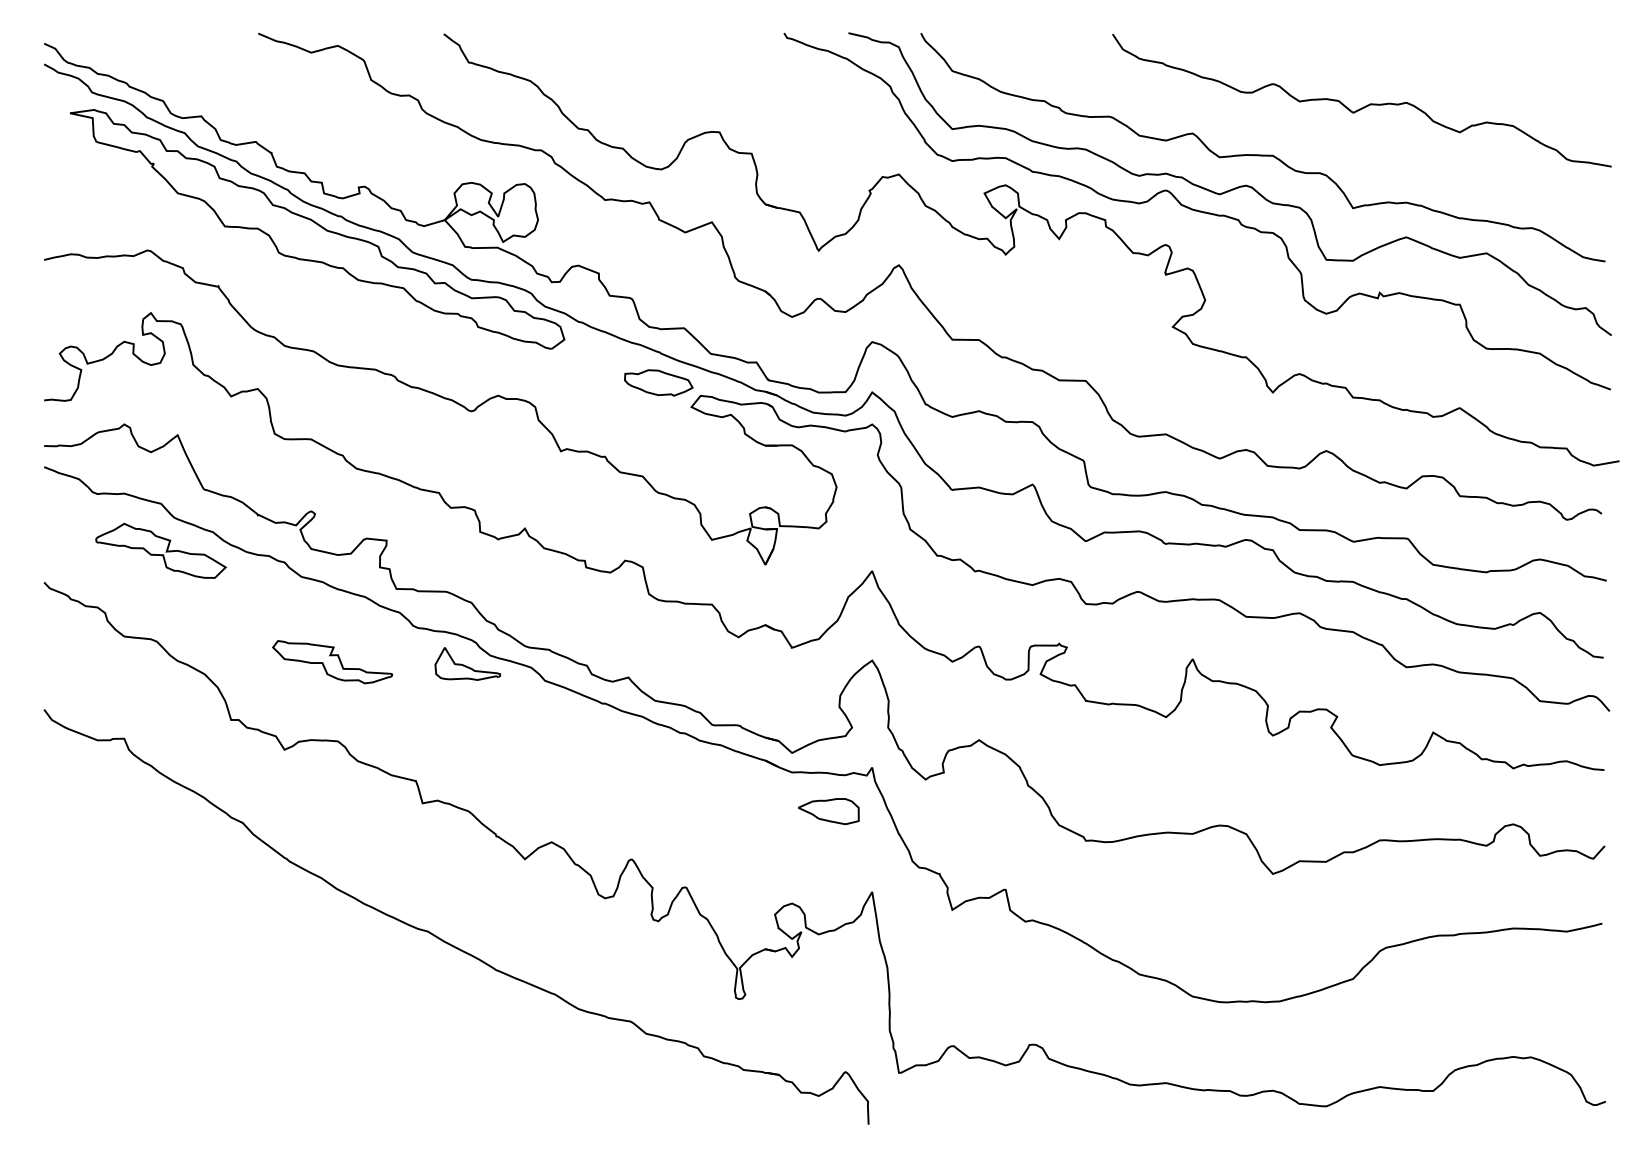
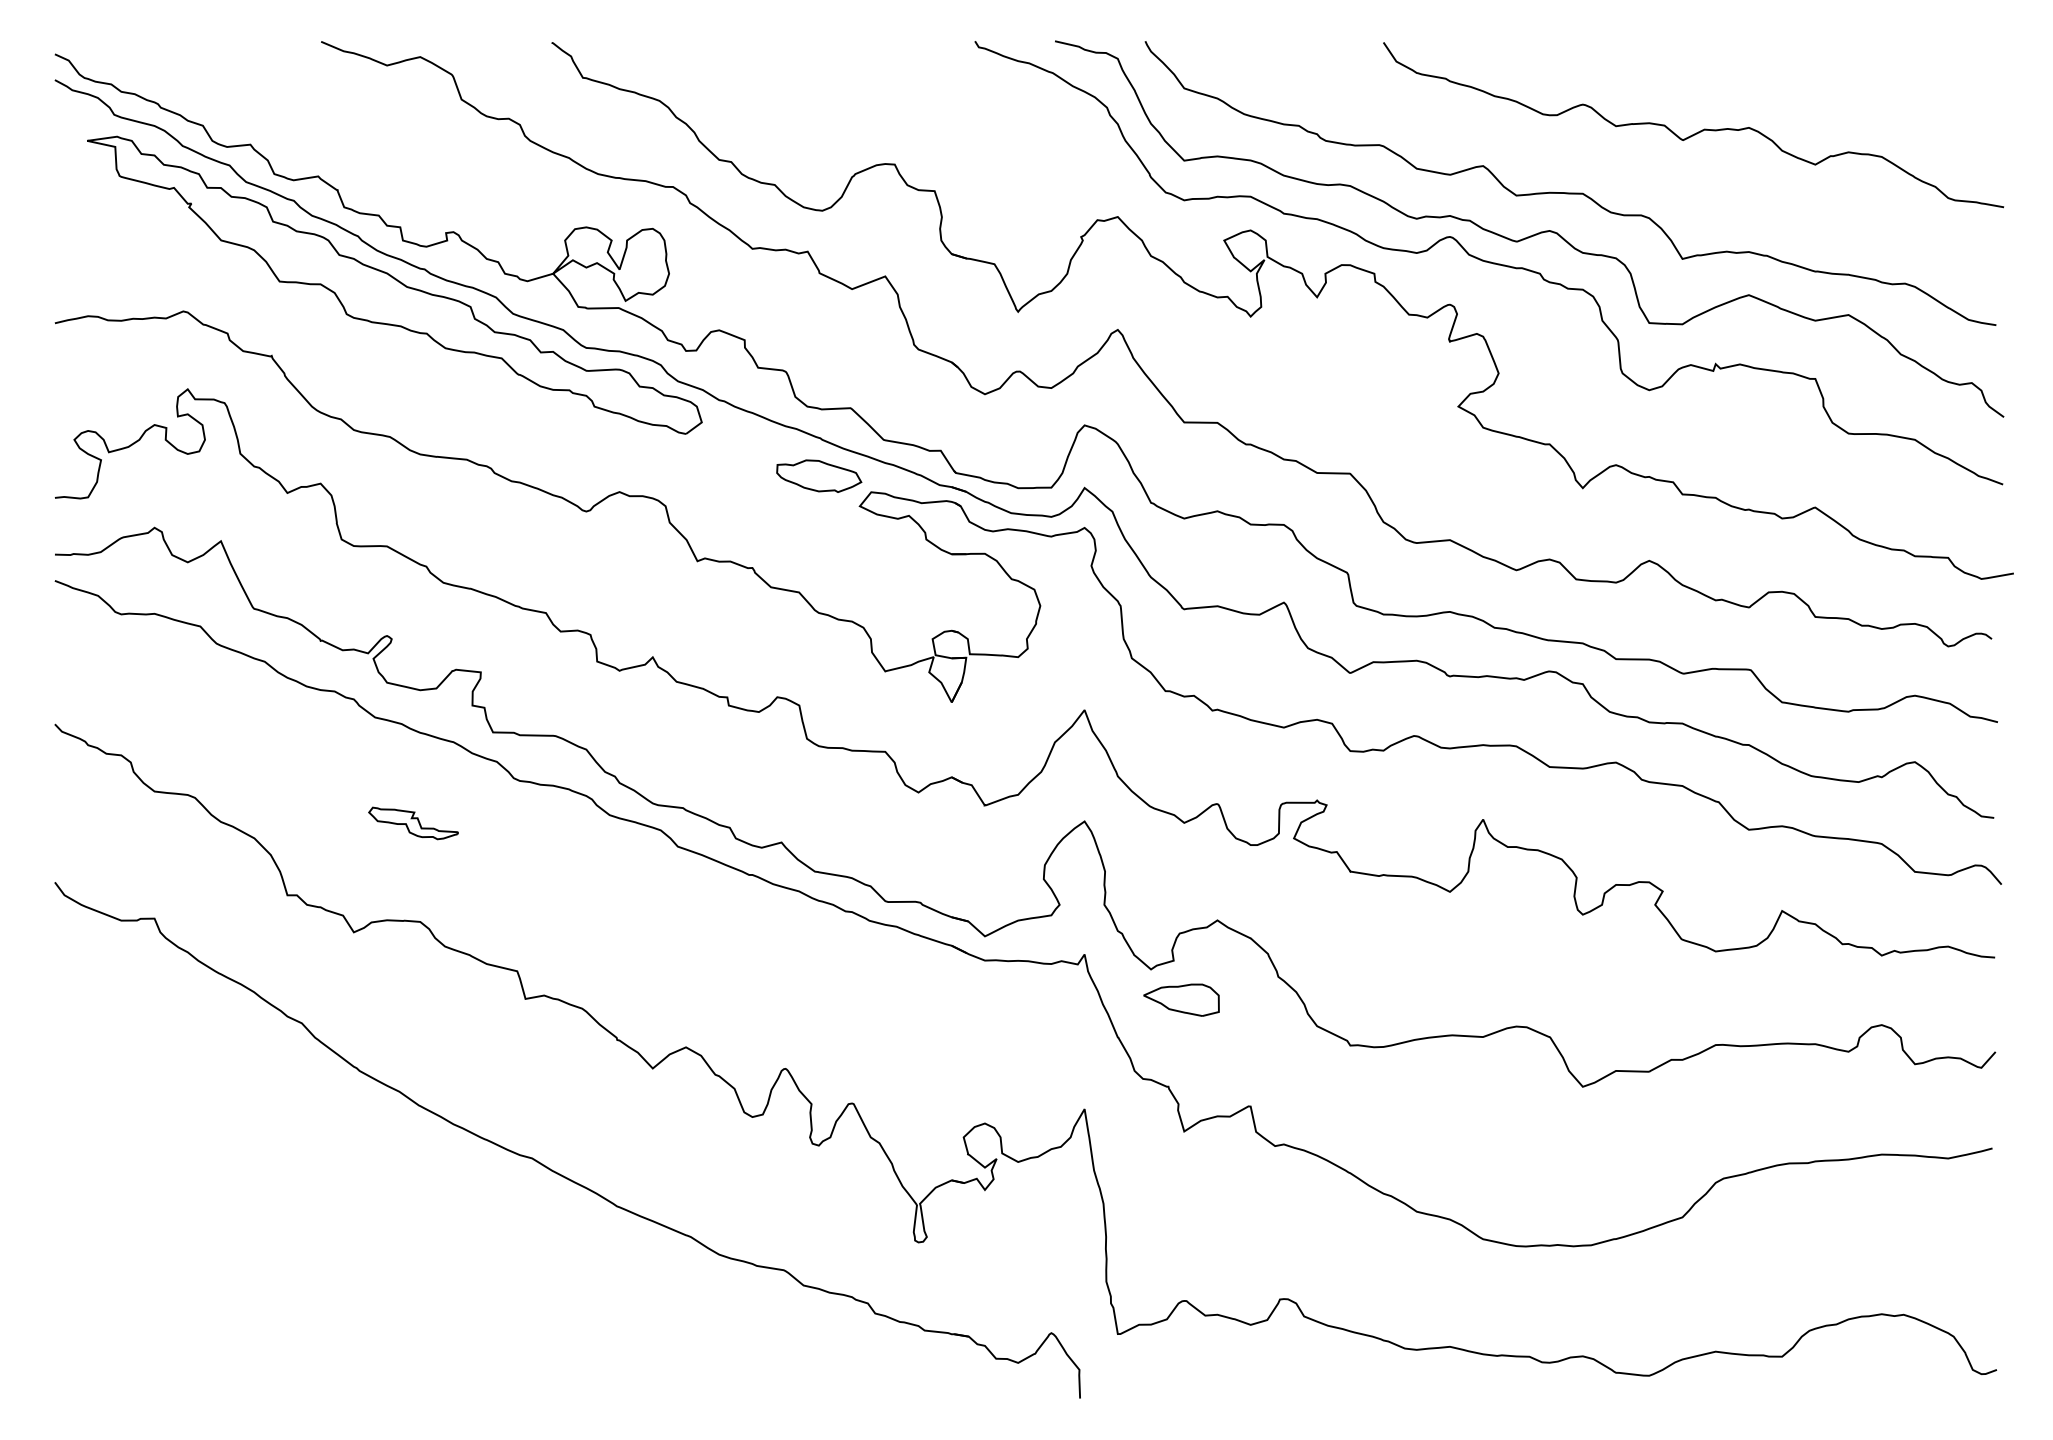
part: (160, 550) -> (199, 684), removed
part: (332, 662) -> (413, 823), size x0.6
part: (467, 663) -> (581, 825), removed
part: (828, 811) -> (1181, 999), moved

